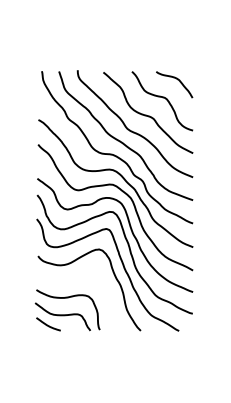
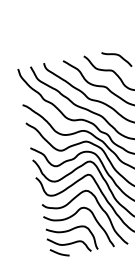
curve: (74, 280) -> (72, 216), added

